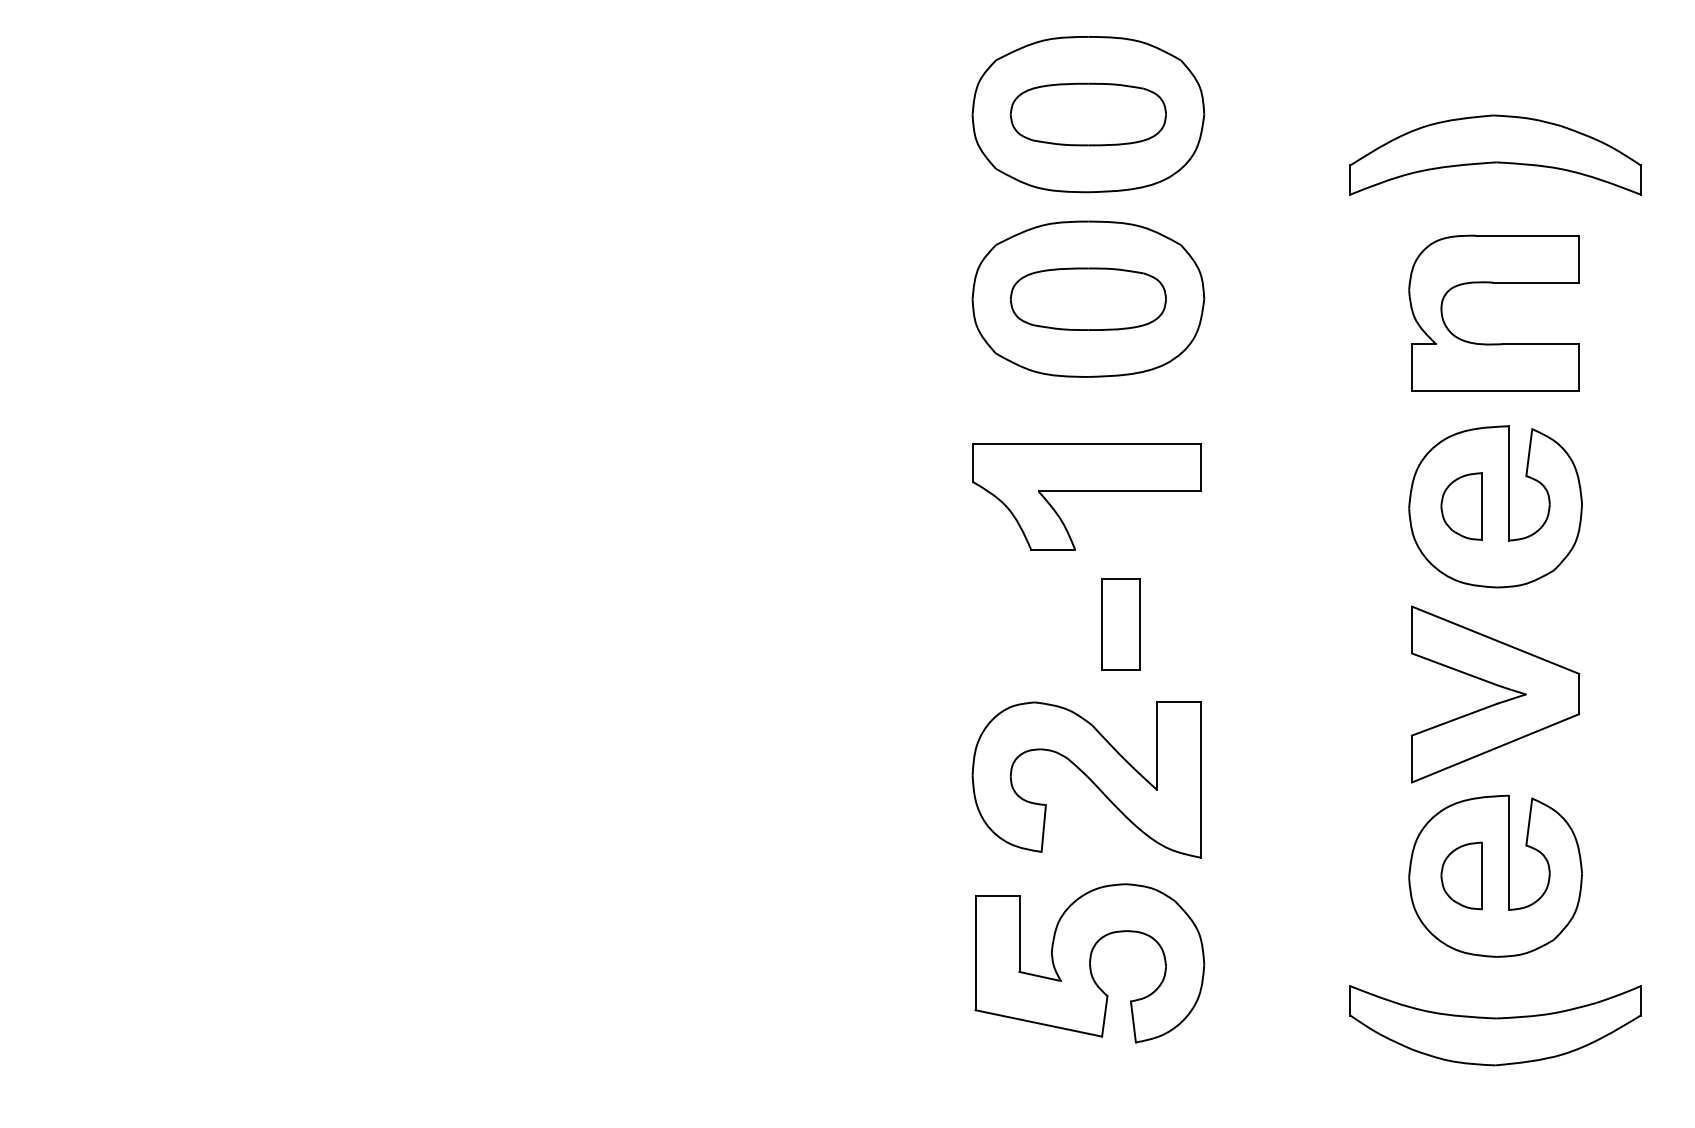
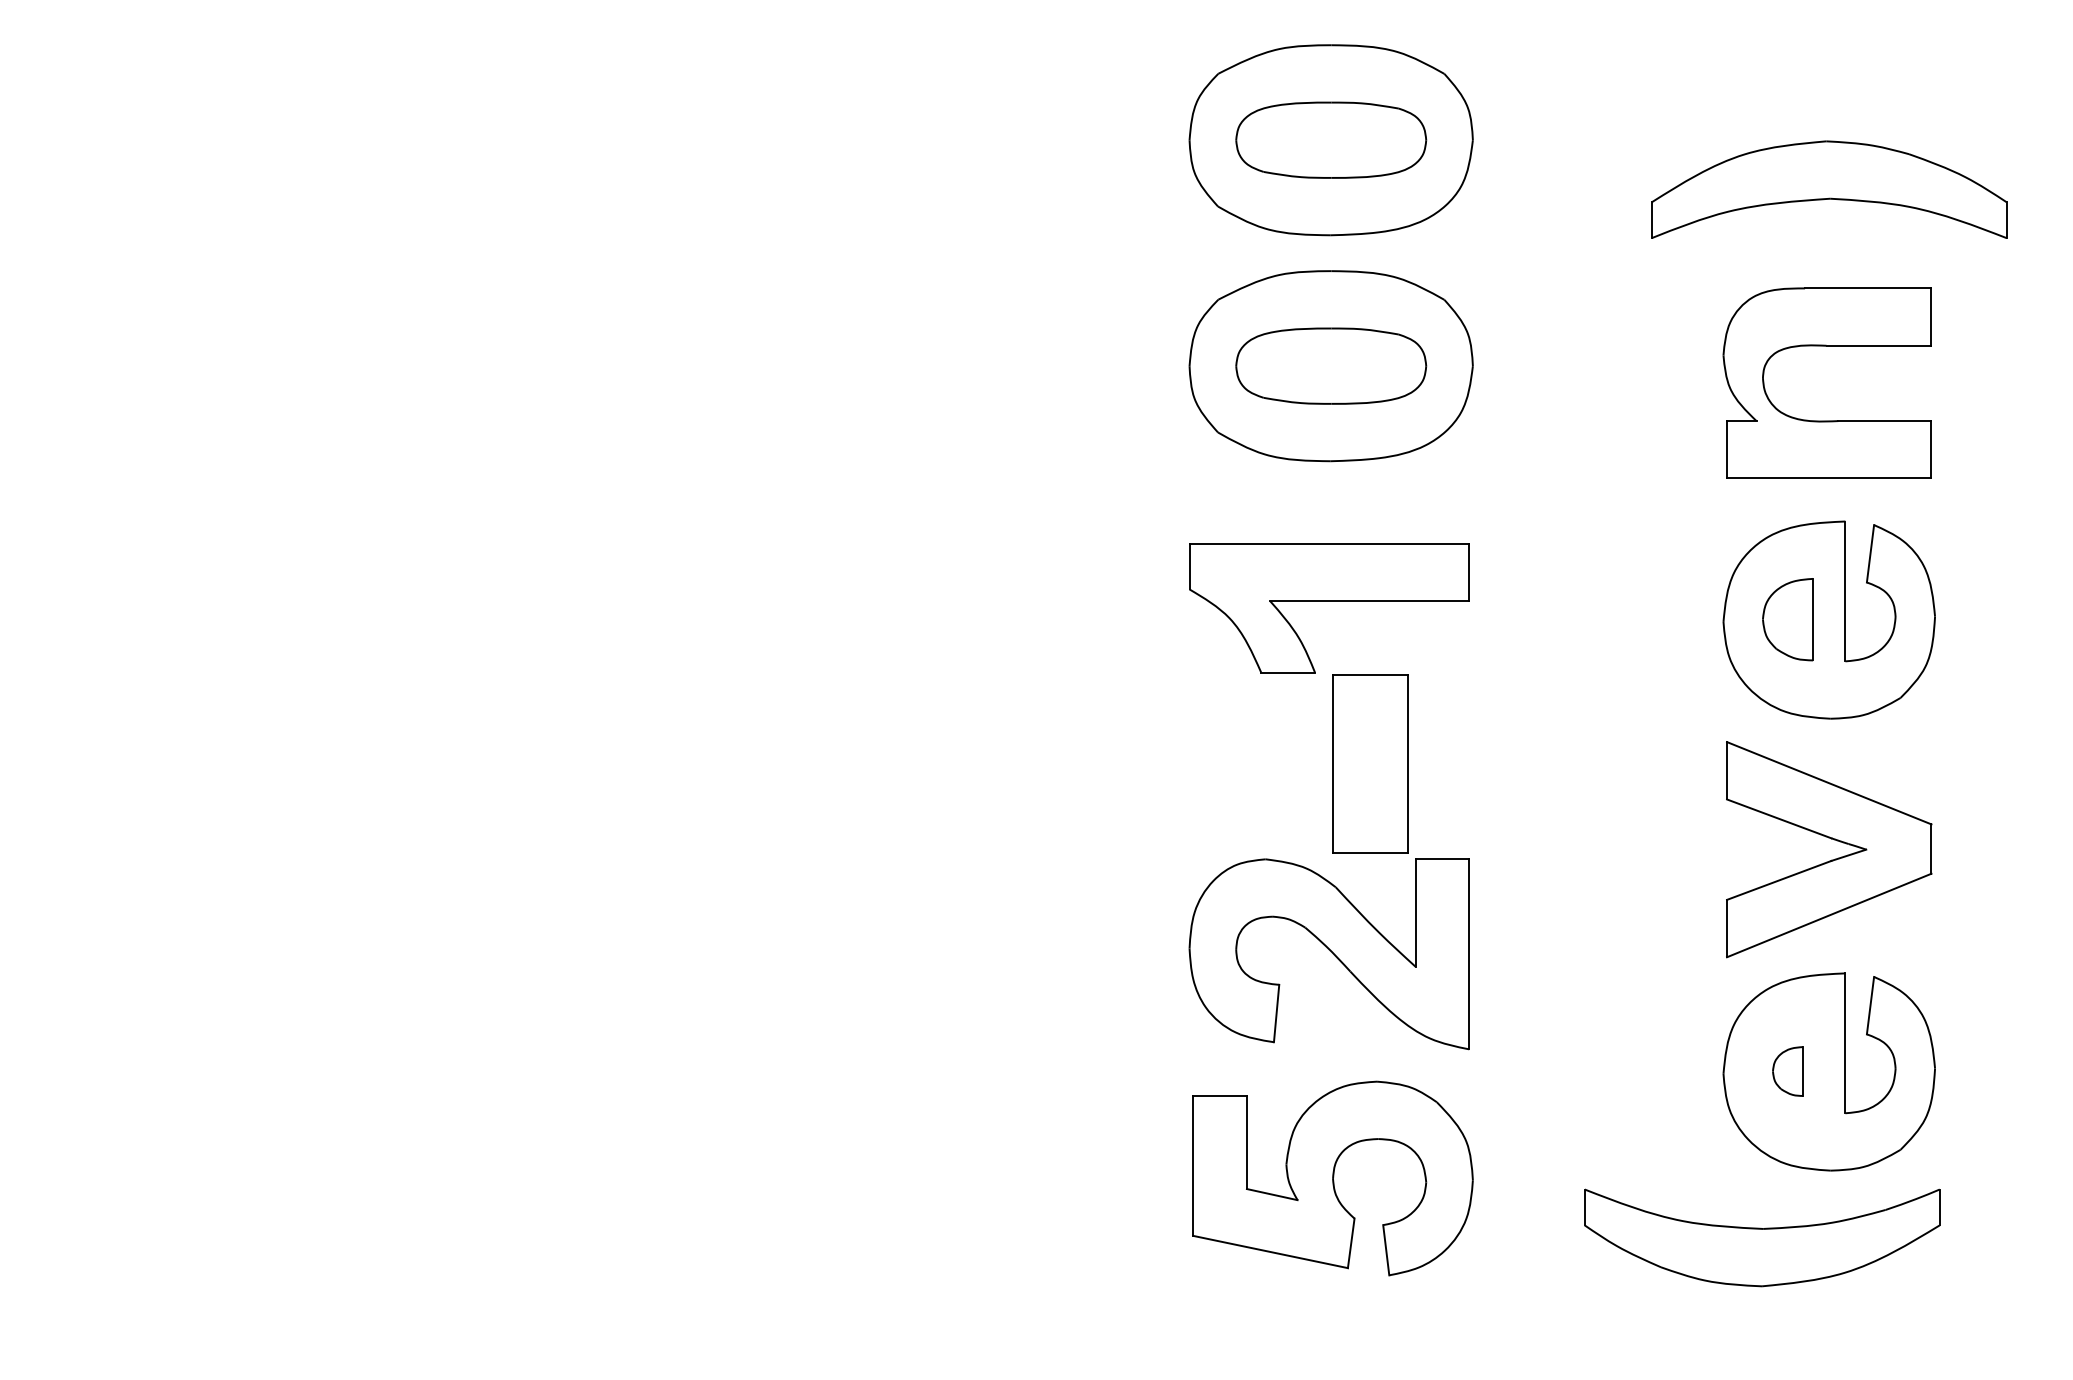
part: (1120, 624) -> (1370, 764), size x1.6
part: (1461, 875) -> (1787, 1071), size x0.6
part: (1495, 1025) -> (1762, 1237), moved

